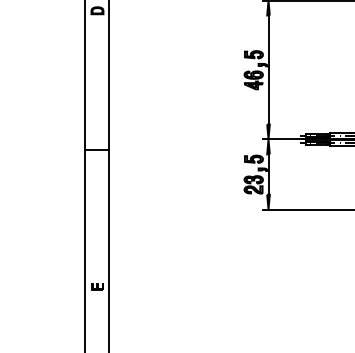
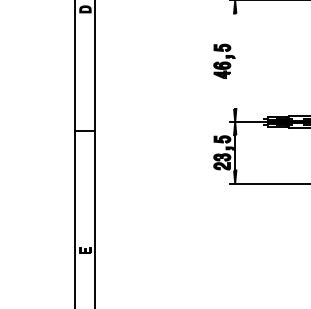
line: (268, 69) -> (235, 60), removed

